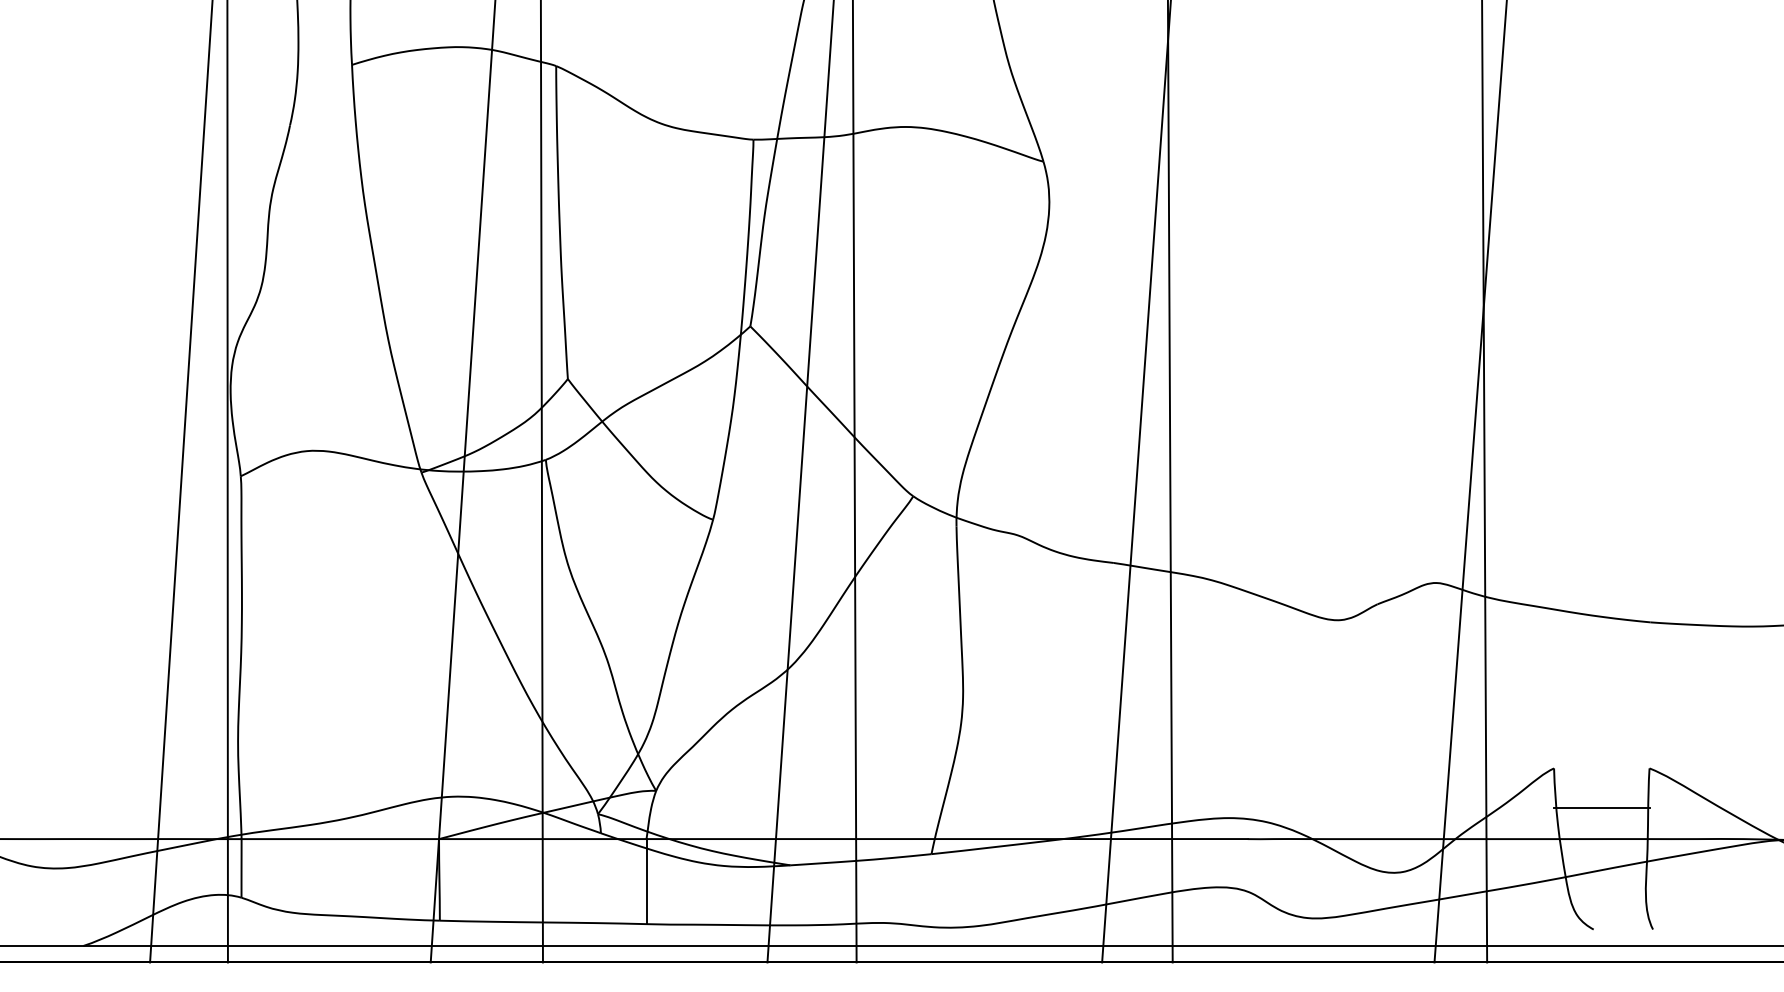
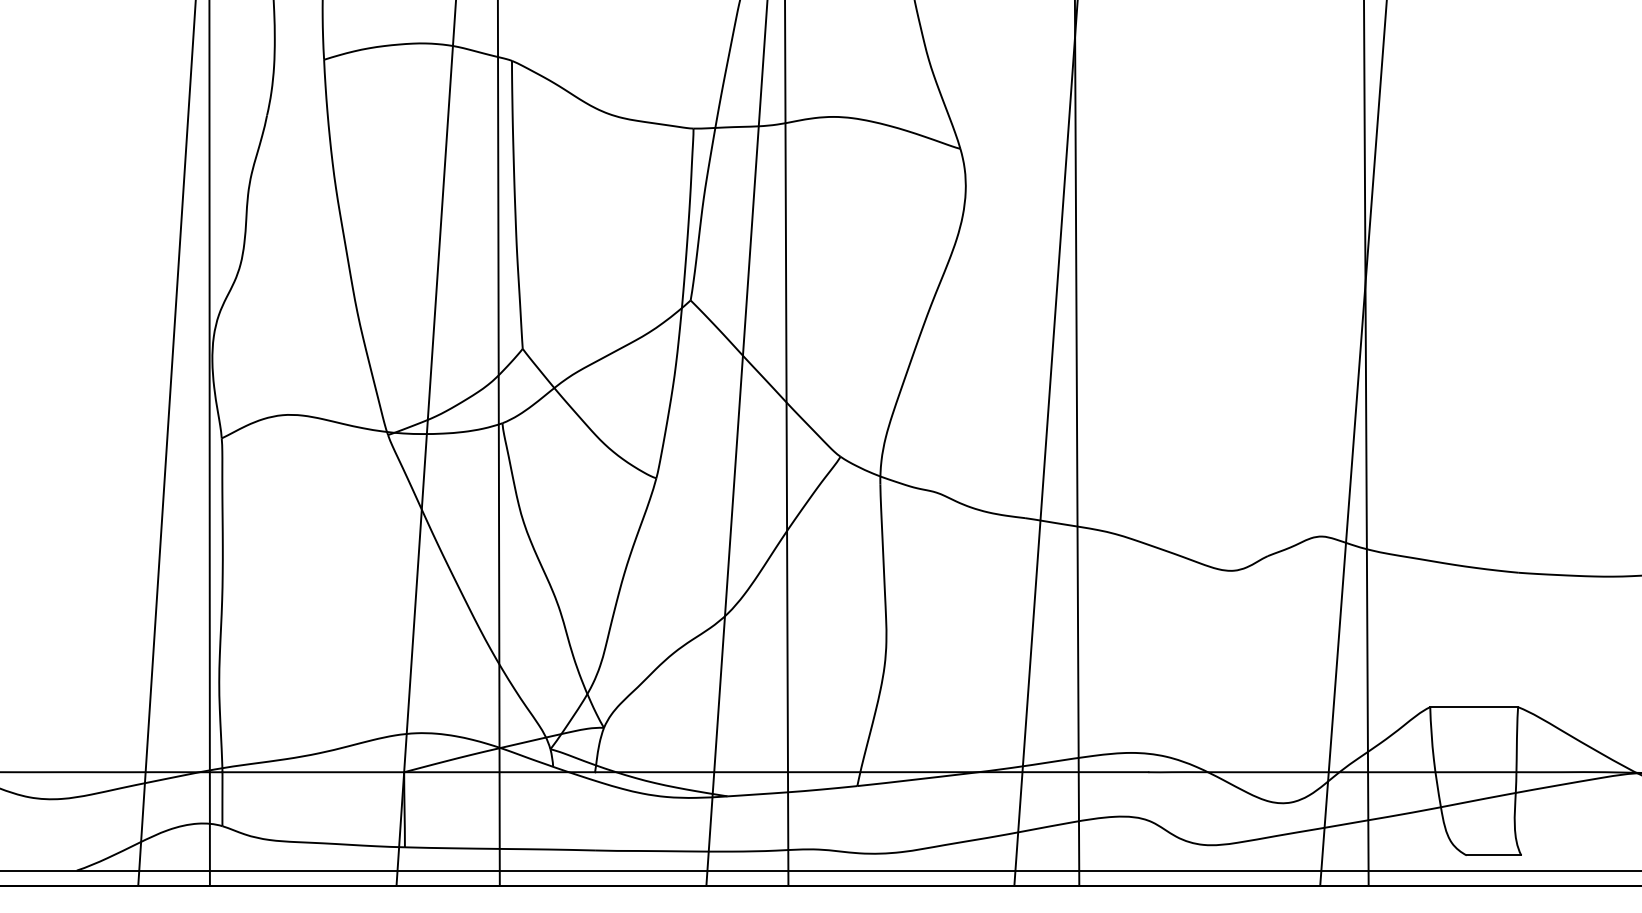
line: (1602, 807) -> (1474, 707), moved
line: (1622, 929) -> (1493, 855), added

